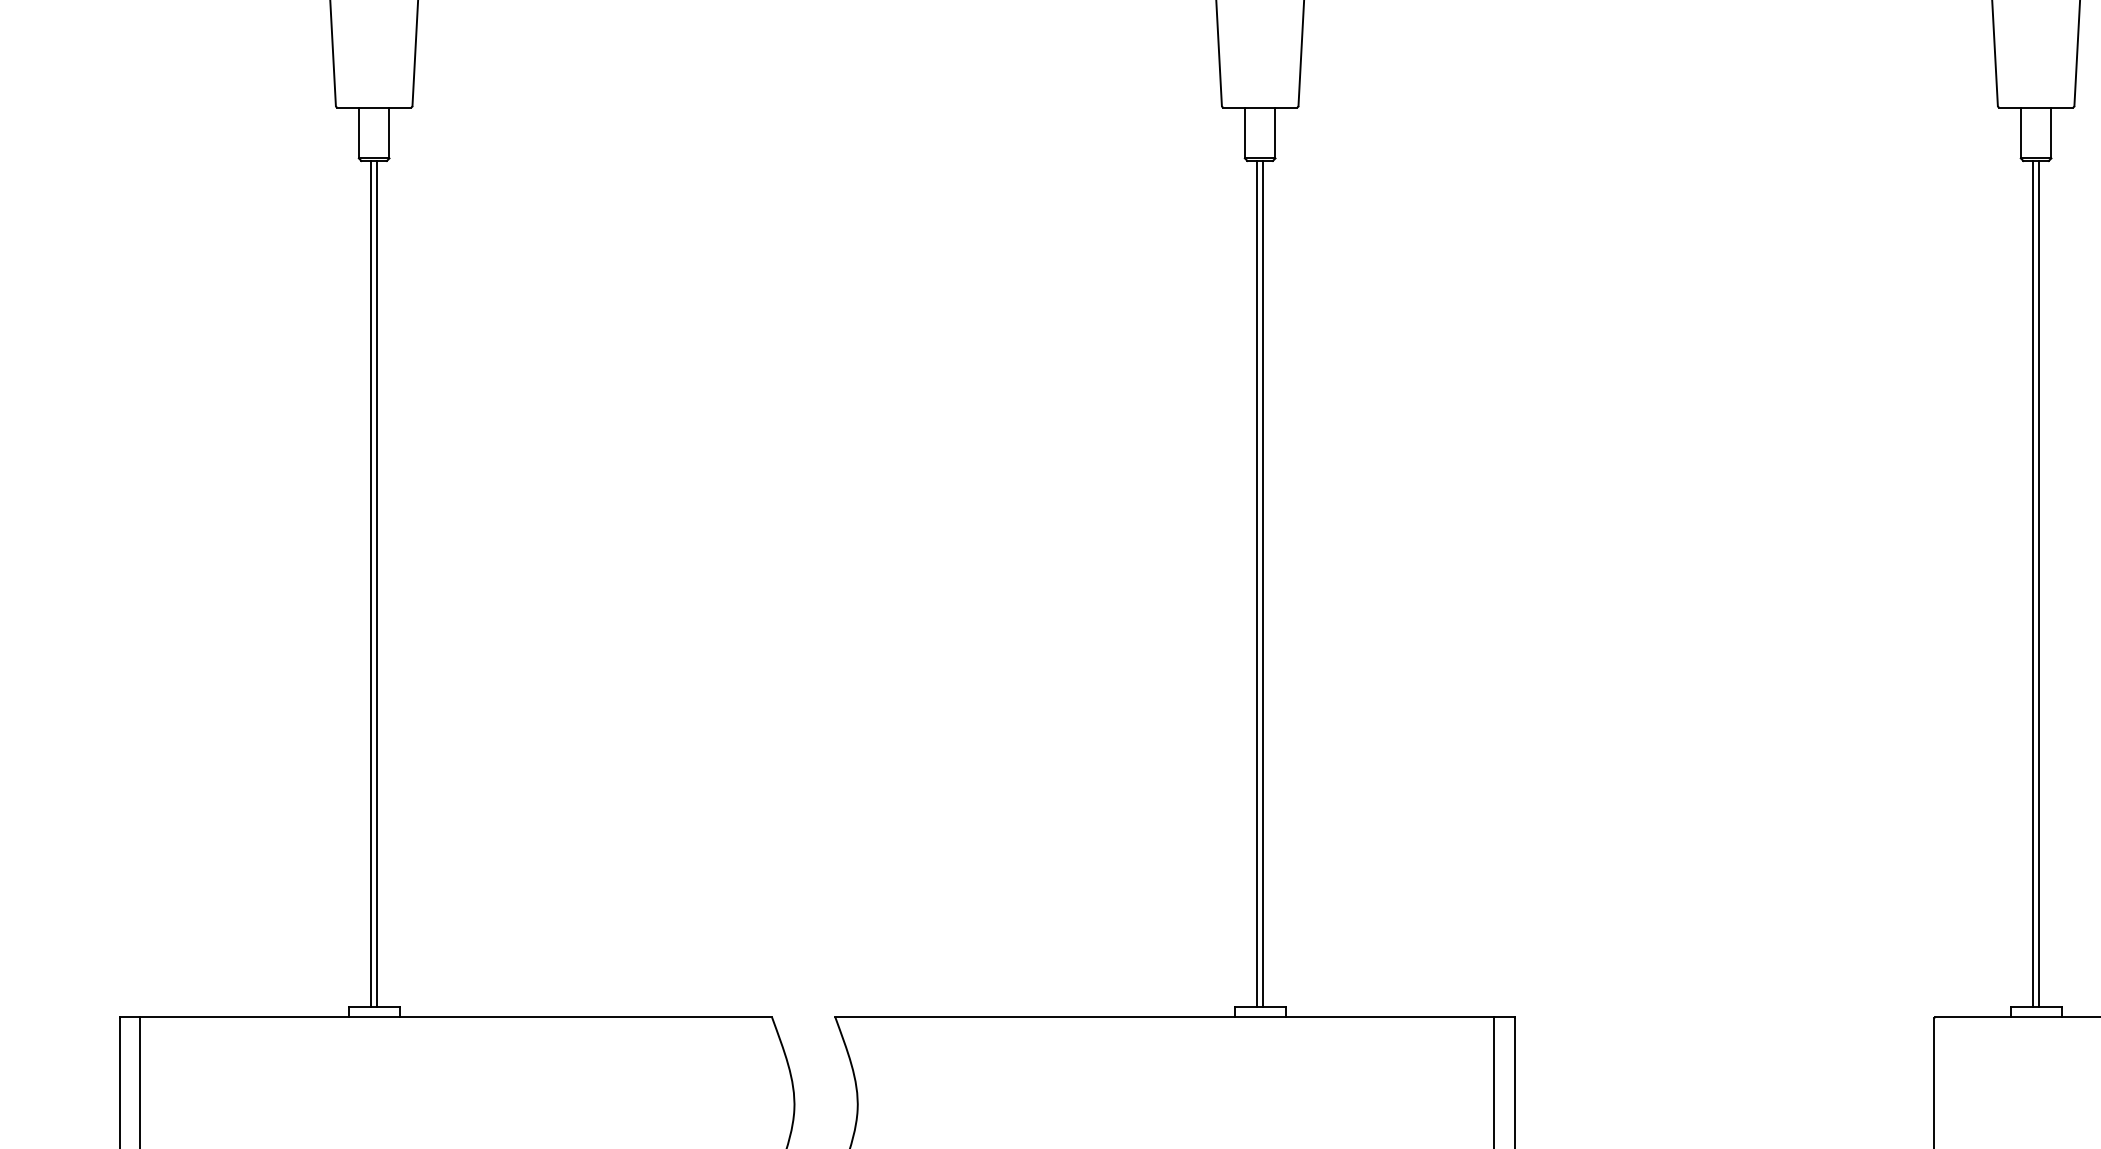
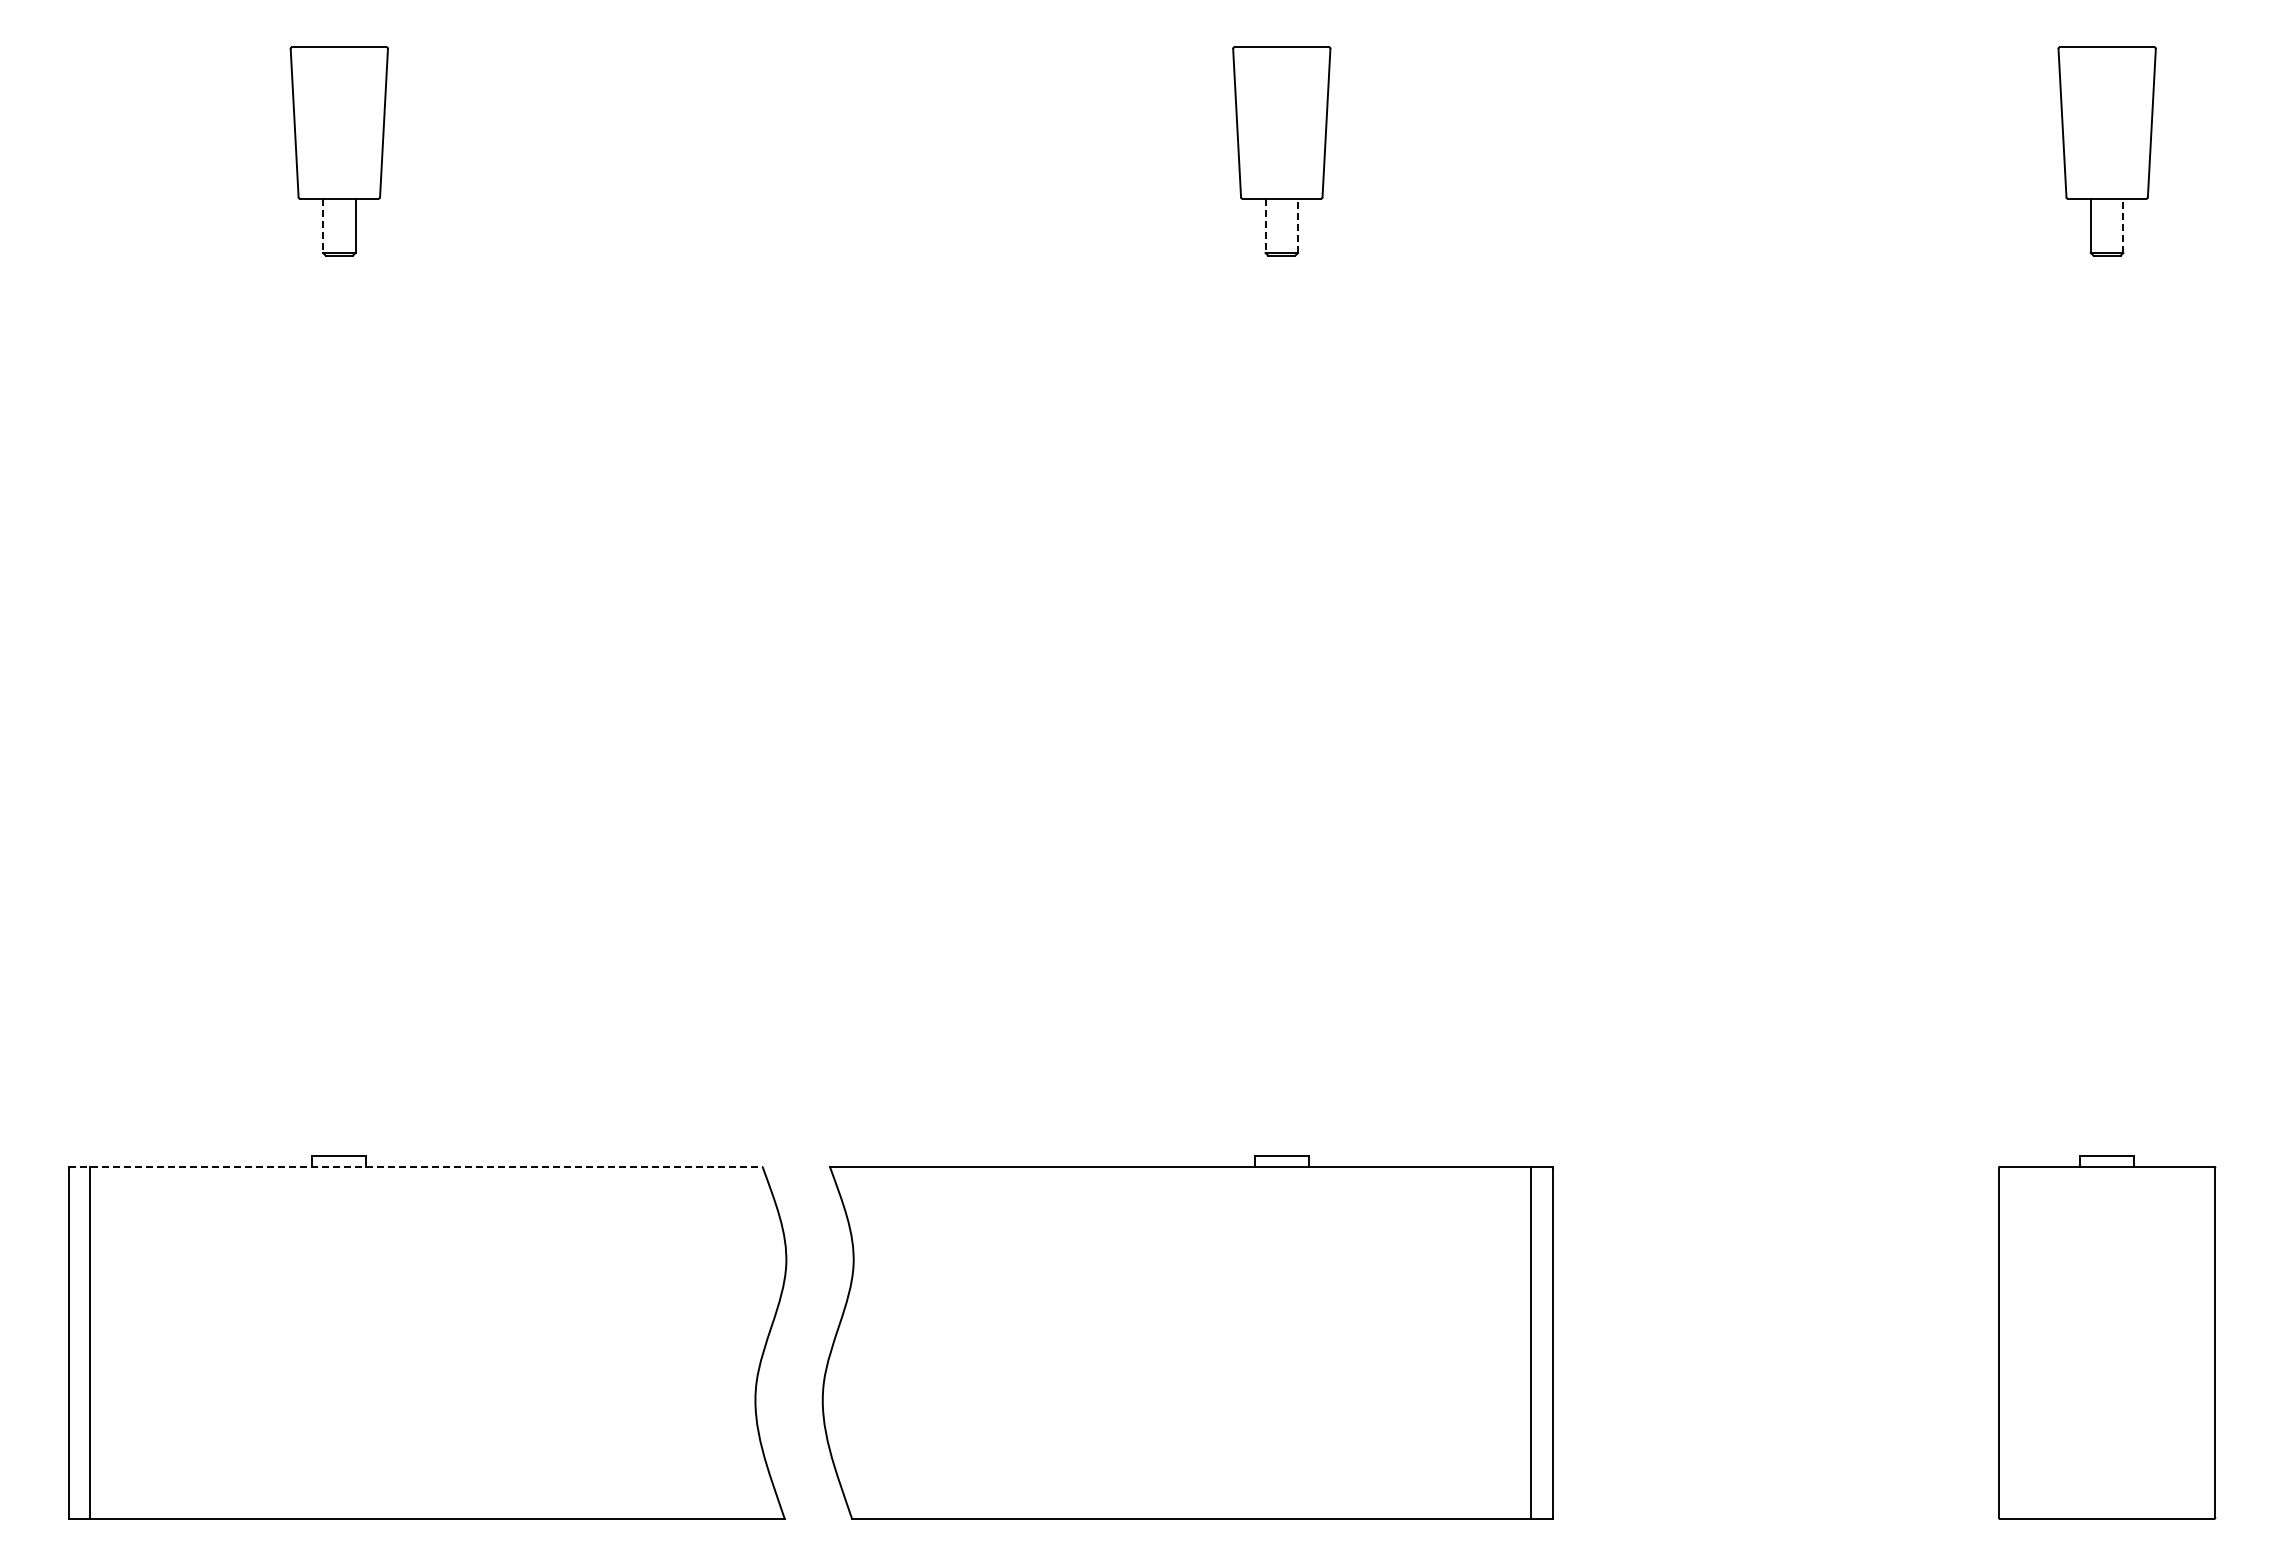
line: (1275, 132) -> (1298, 225), solid -> dashed
line: (2051, 132) -> (2123, 225), solid -> dashed
line: (359, 133) -> (323, 226), solid -> dashed
line: (1244, 133) -> (1265, 226), solid -> dashed
line: (371, 583) -> (336, 705), removed
line: (377, 583) -> (342, 705), removed
line: (1257, 583) -> (1278, 705), removed
line: (1263, 583) -> (1285, 705), removed
line: (2032, 583) -> (2103, 705), removed
line: (2039, 583) -> (2110, 705), removed
line: (446, 1017) -> (416, 1166), solid -> dashed

